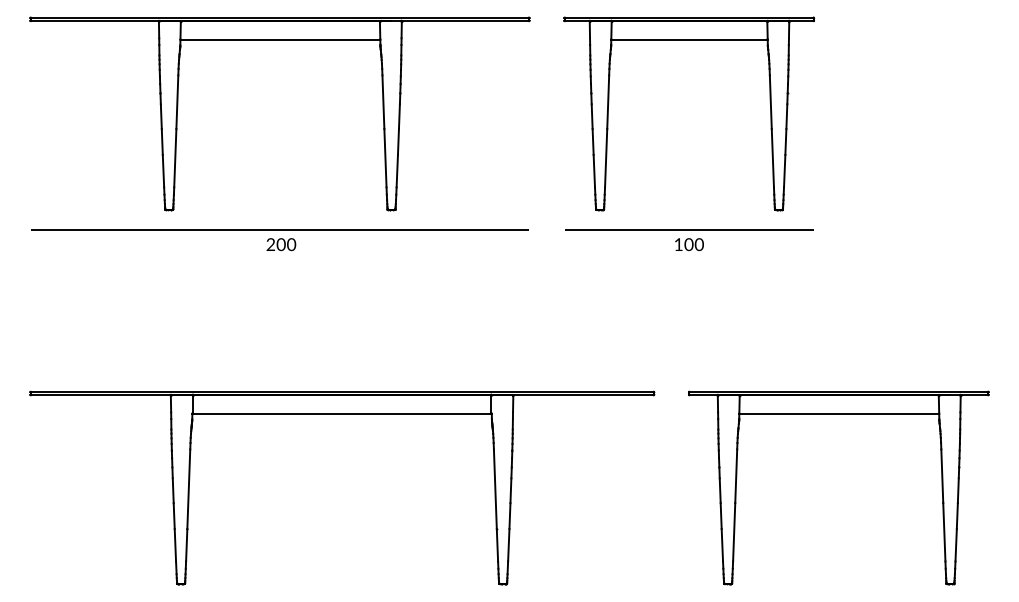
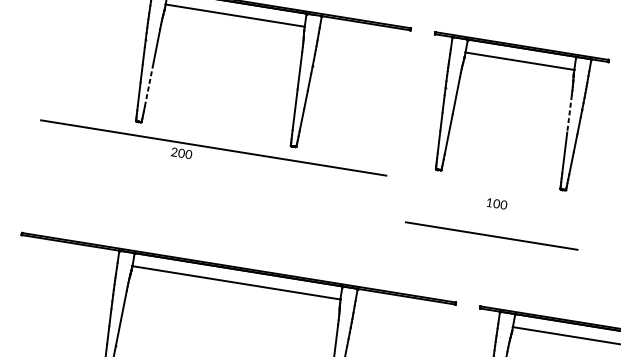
line: (770, 102) -> (569, 113), solid -> dashed
line: (175, 157) -> (149, 85), solid -> dashed
line: (689, 229) -> (491, 235), moved
text: (281, 244) -> (181, 153), moved

